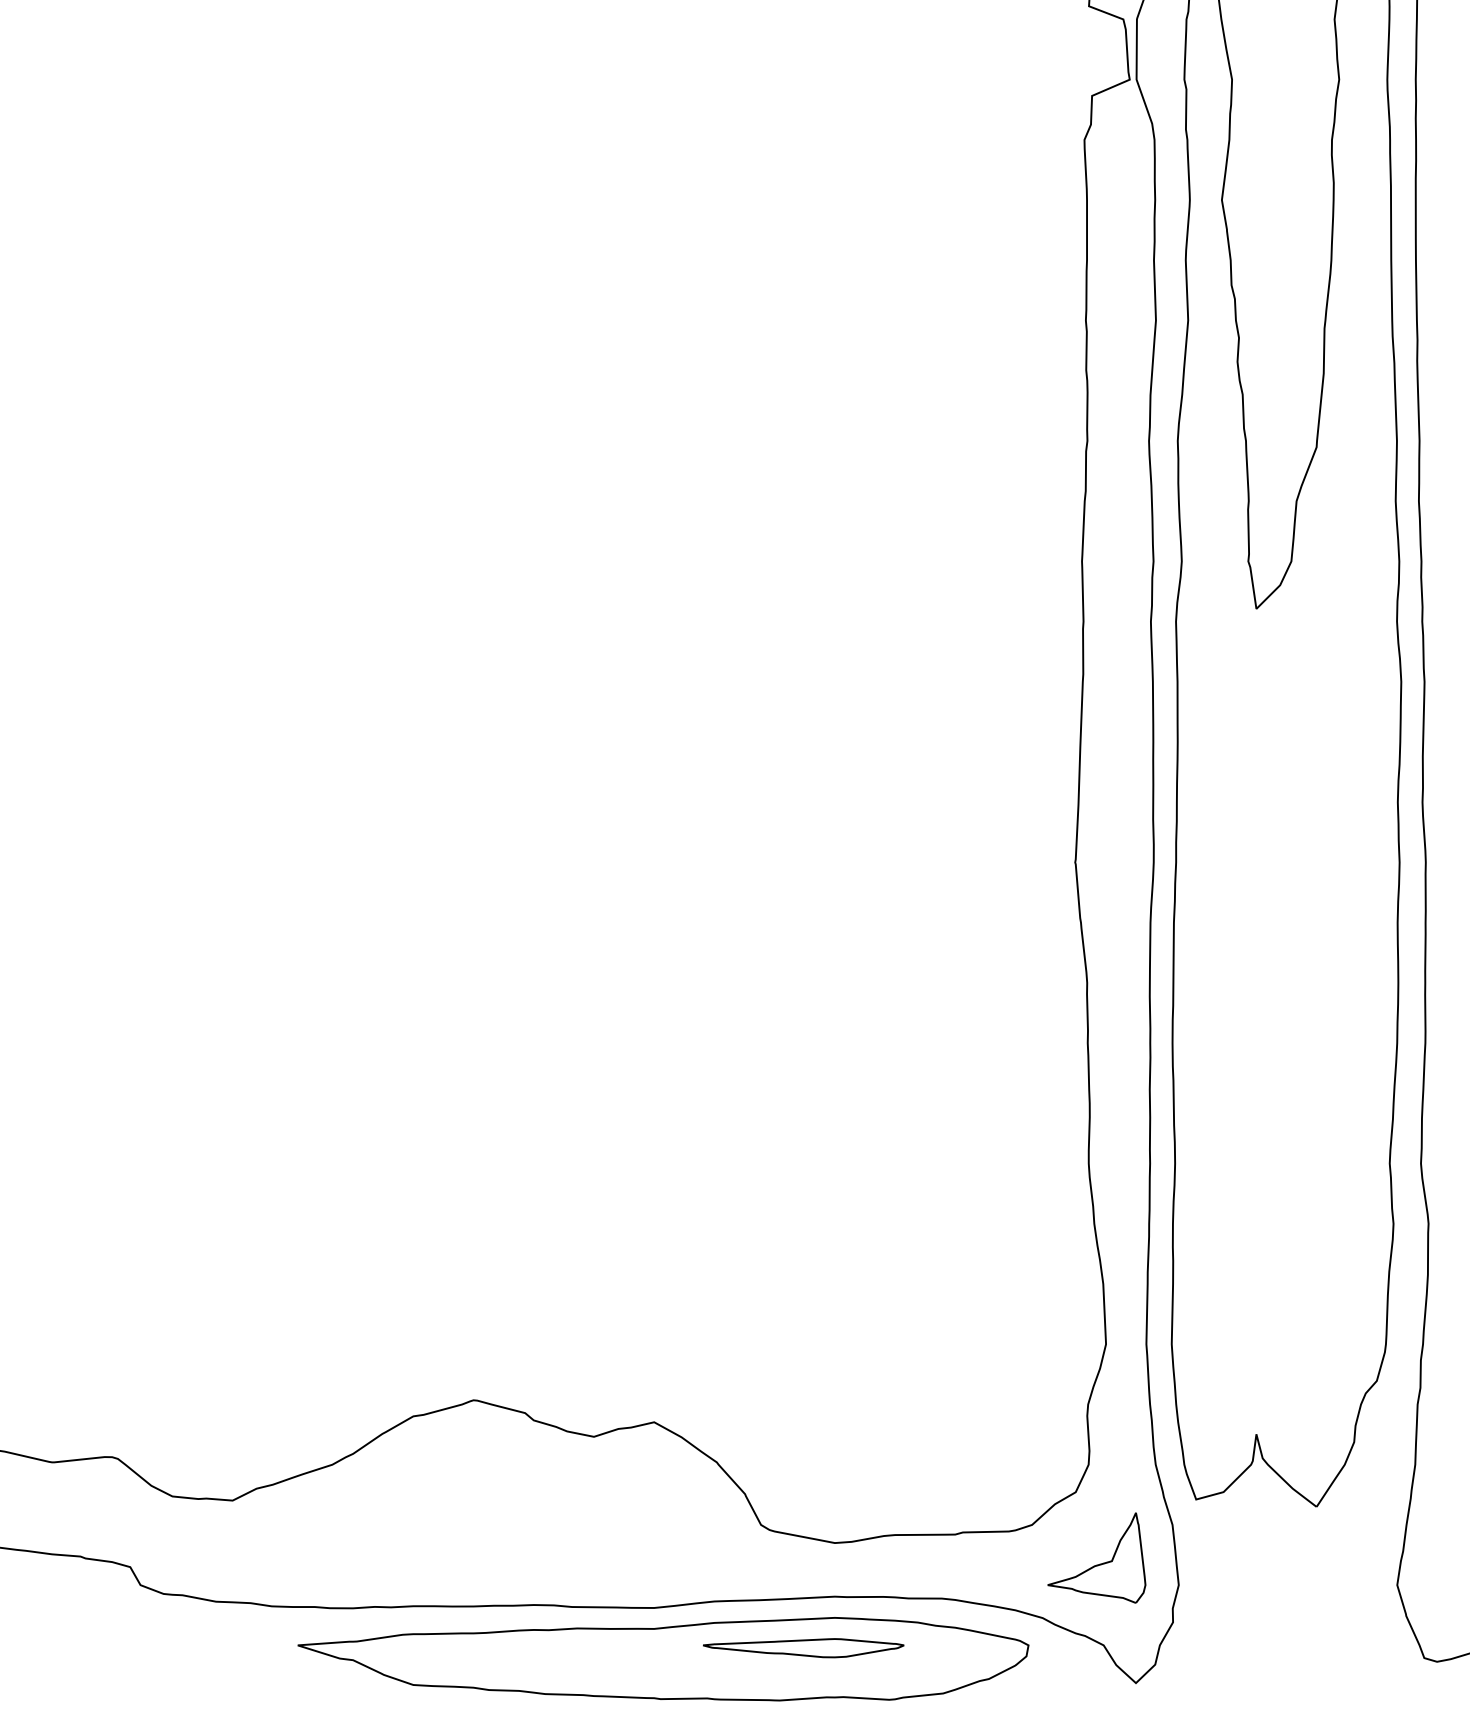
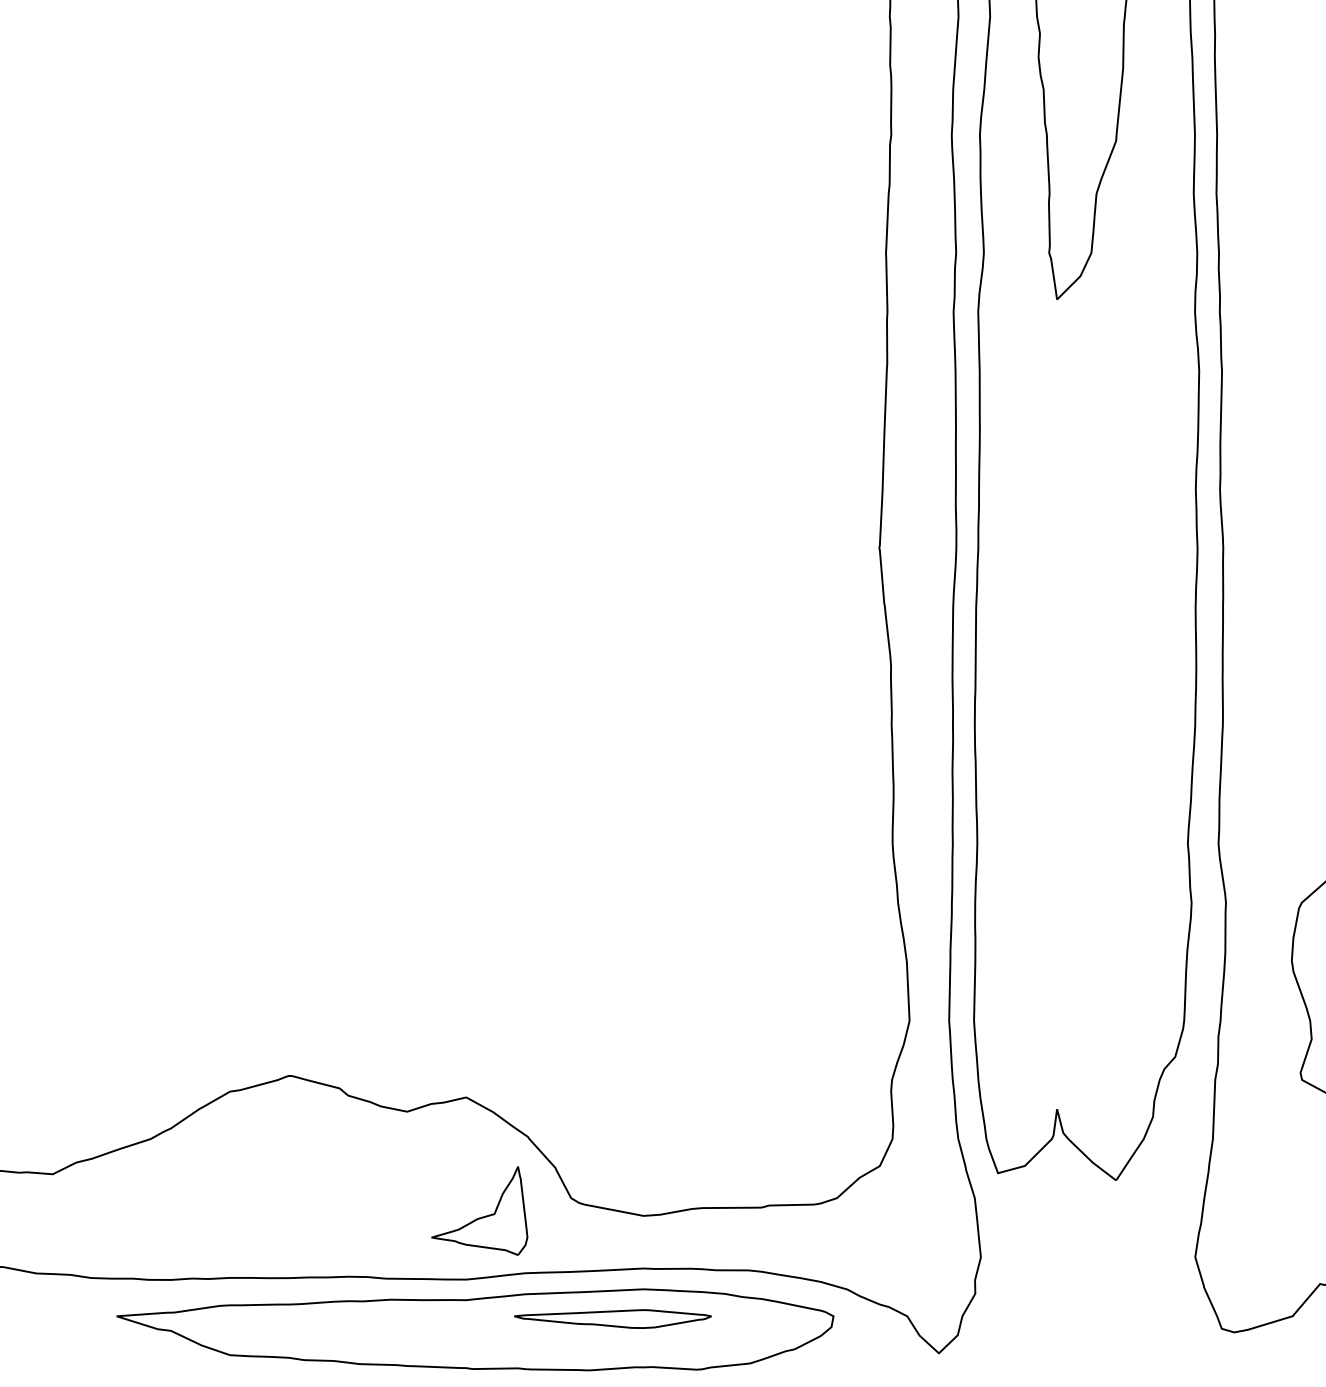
part: (1099, 1563) -> (482, 1216), moved

